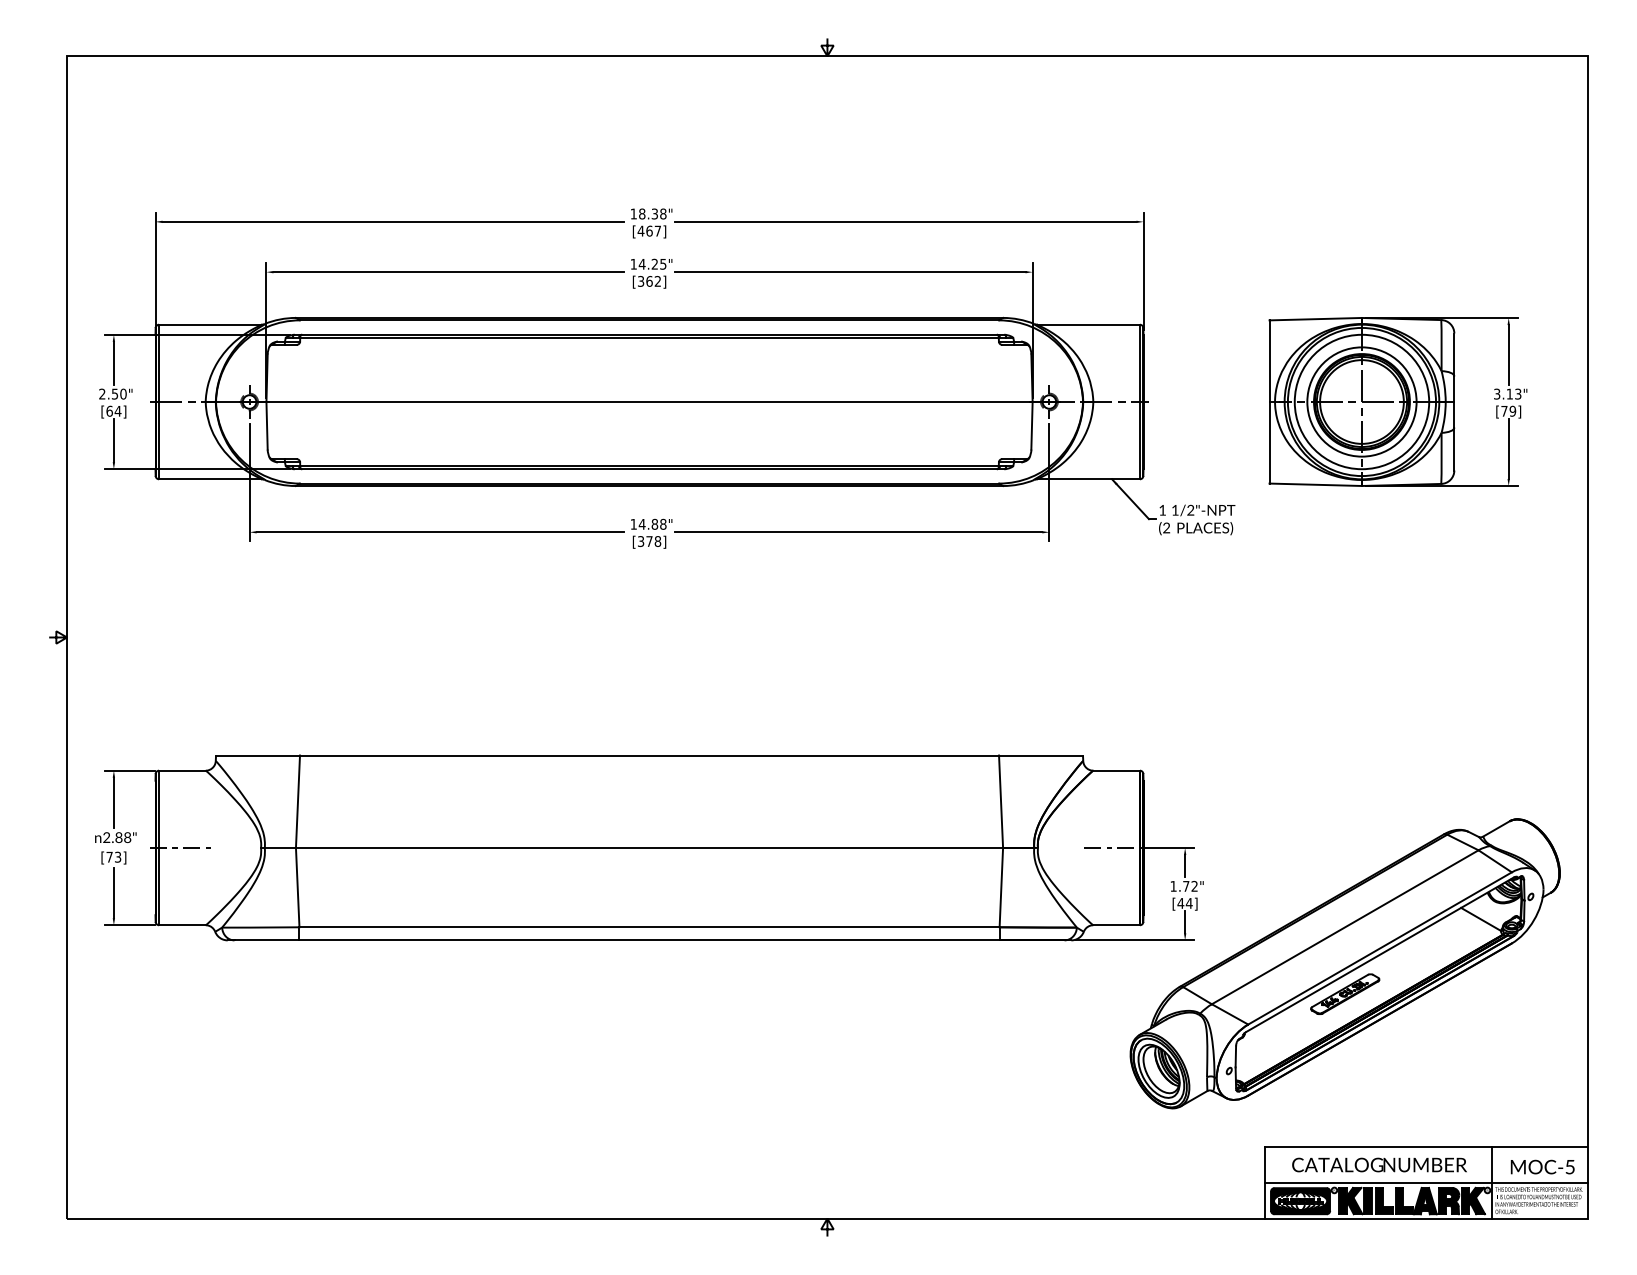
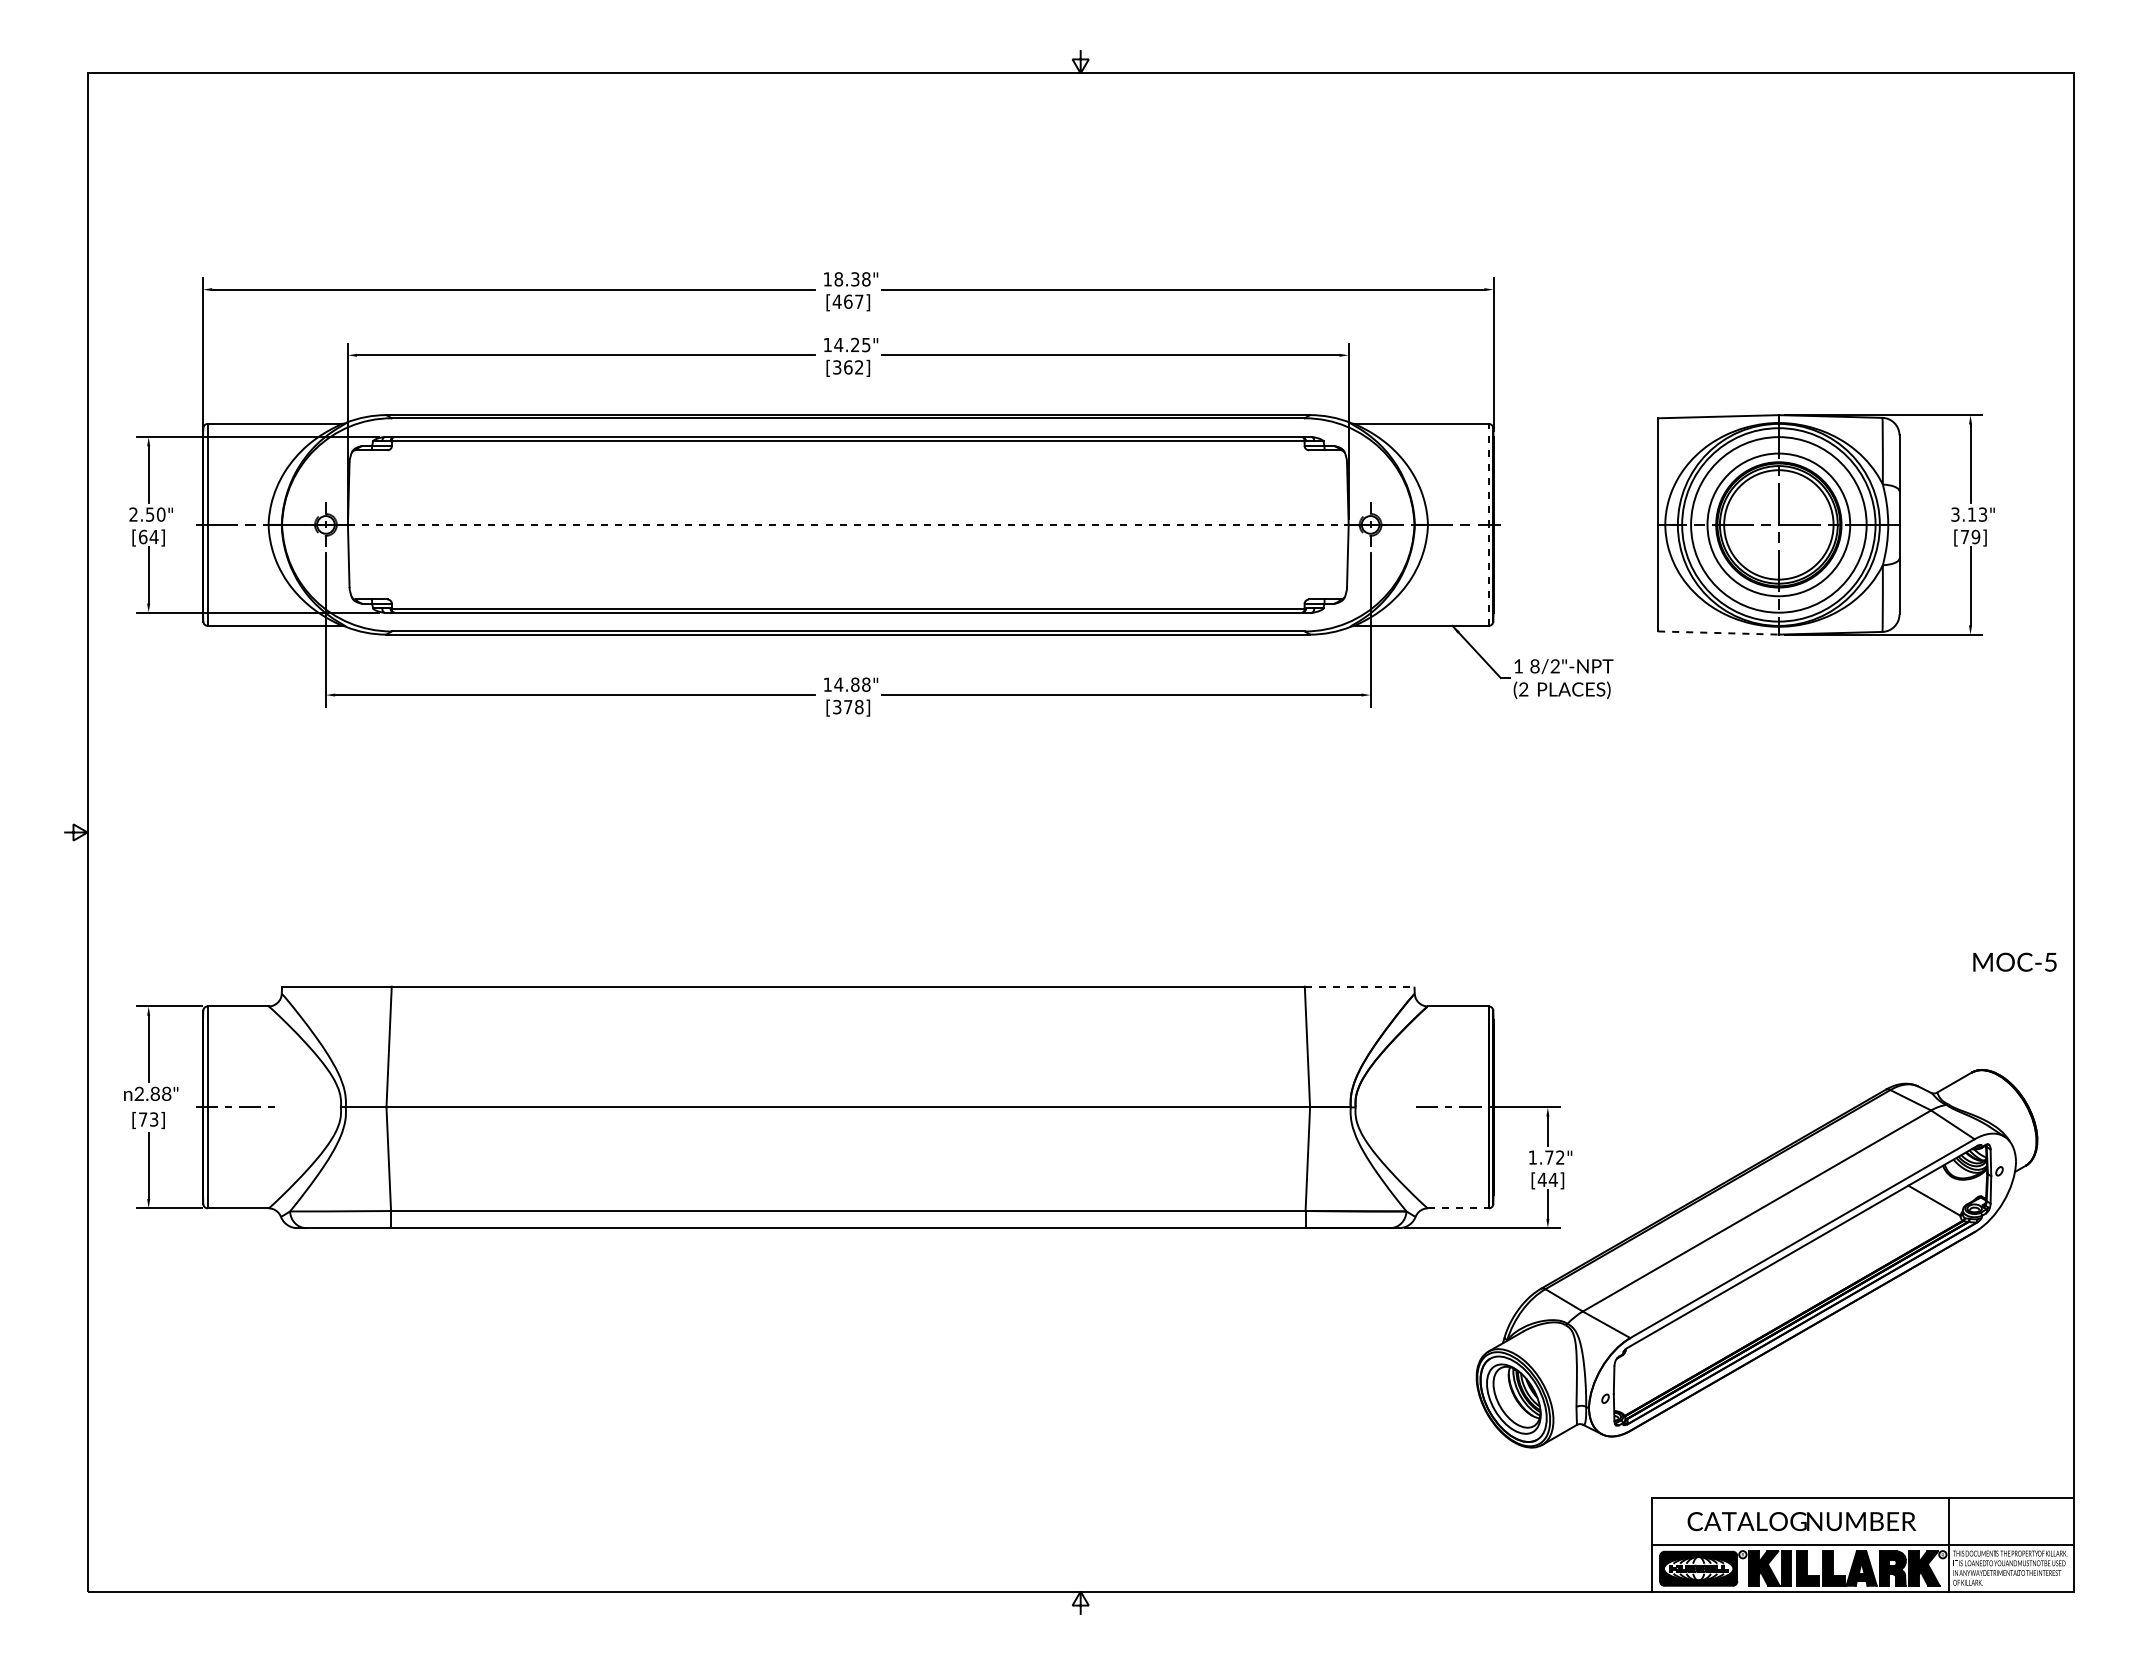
line: (649, 401) -> (848, 524), solid -> dashed
line: (1139, 401) -> (1488, 524), solid -> dashed
line: (1316, 485) -> (1719, 633), solid -> dashed
text: (1174, 510) -> (1534, 666), 1/2"-NPT -> 8/2"-NPT
line: (1040, 755) -> (1359, 986), solid -> dashed
line: (1116, 925) -> (1458, 1208), solid -> dashed
part: (1344, 994) -> (1756, 1298), removed
text: (1542, 1166) -> (2014, 961), moved

